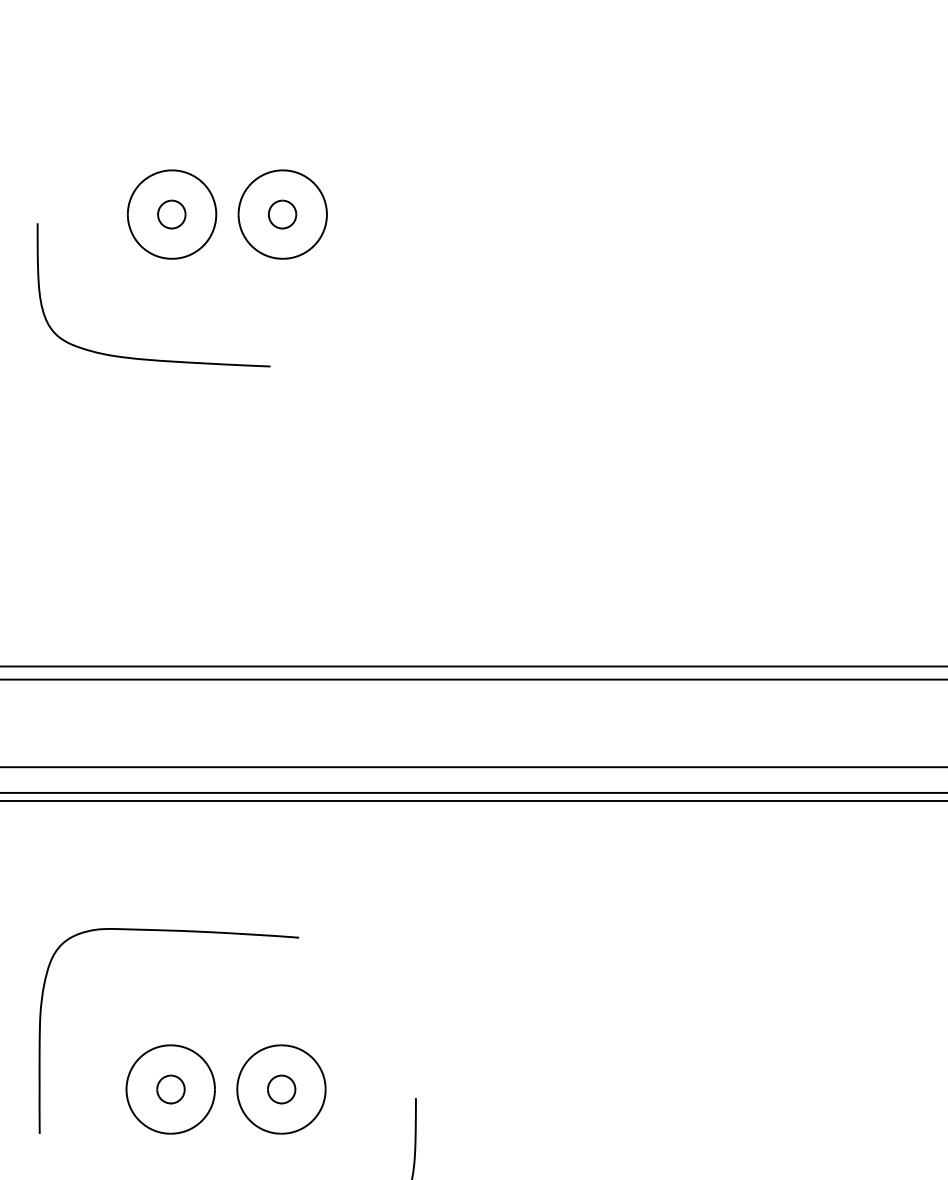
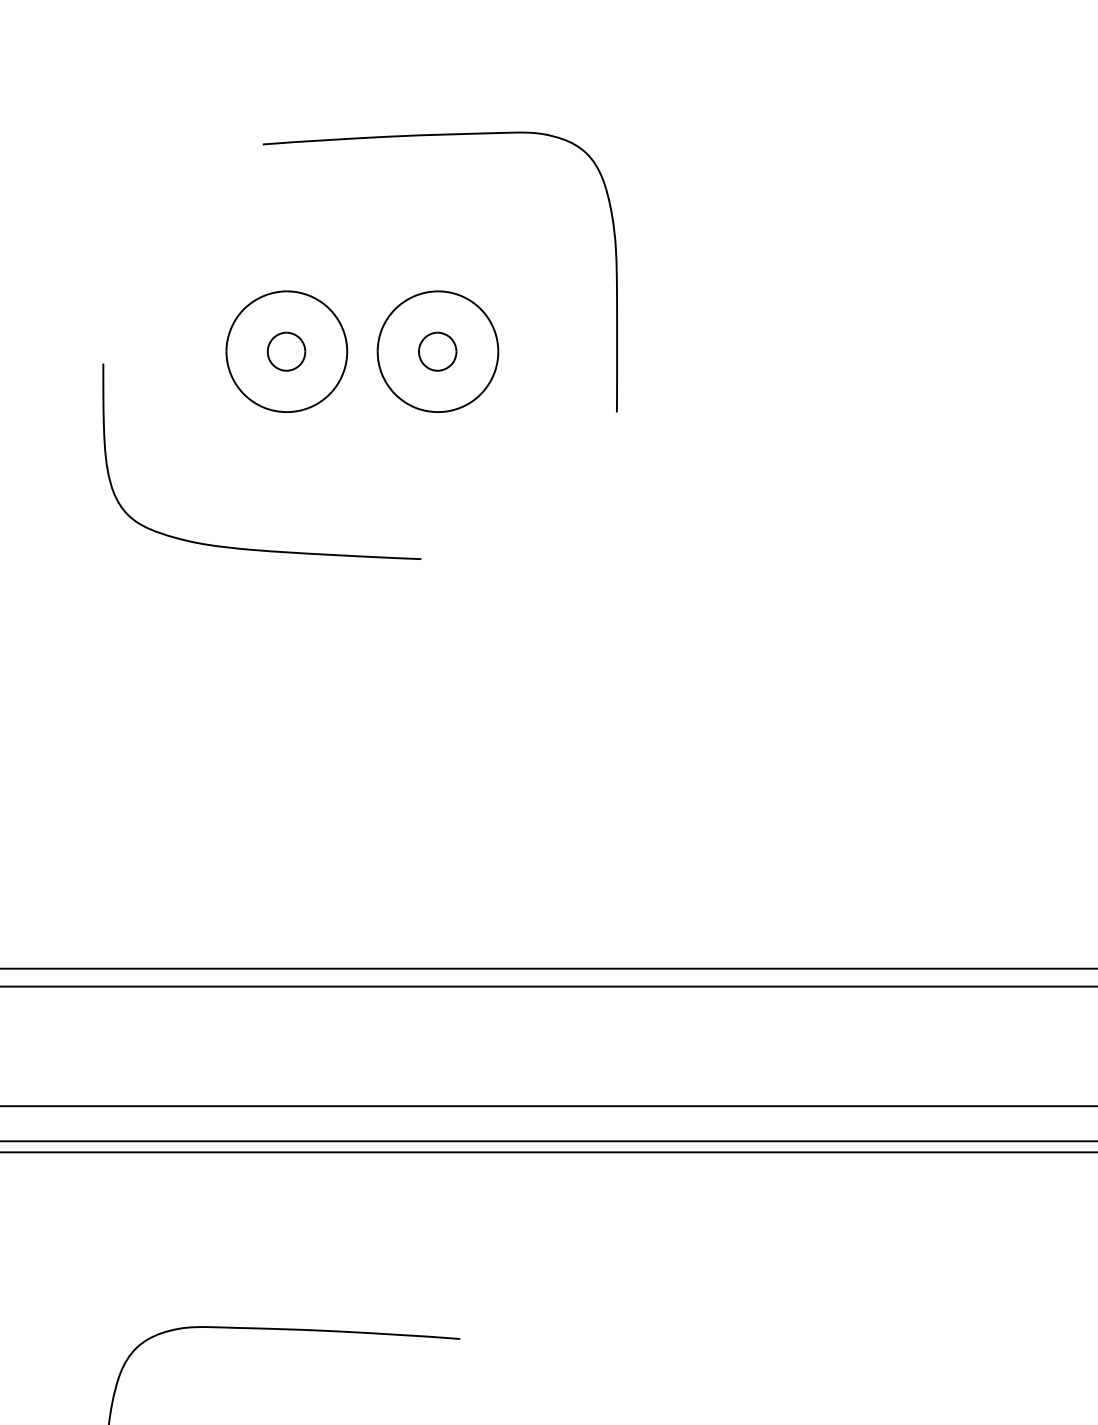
curve: (284, 56) -> (440, 135), added

